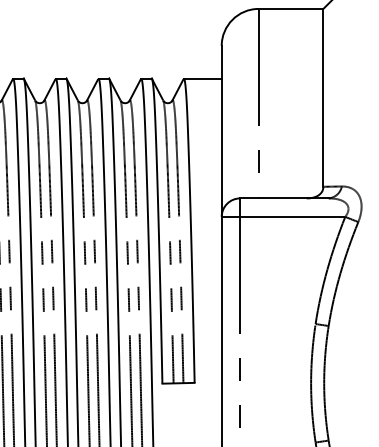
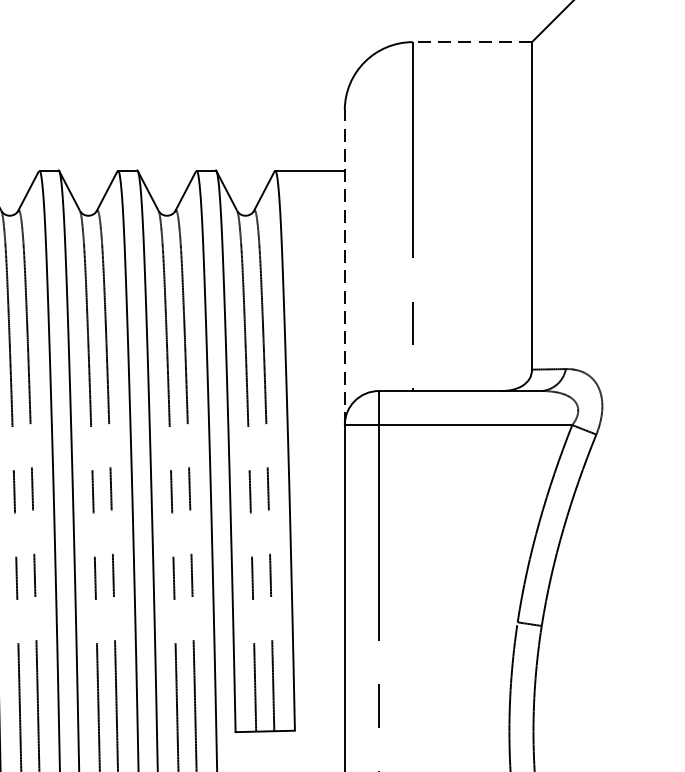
line: (290, 8) -> (471, 41), solid -> dashed
line: (221, 130) -> (344, 265), solid -> dashed

